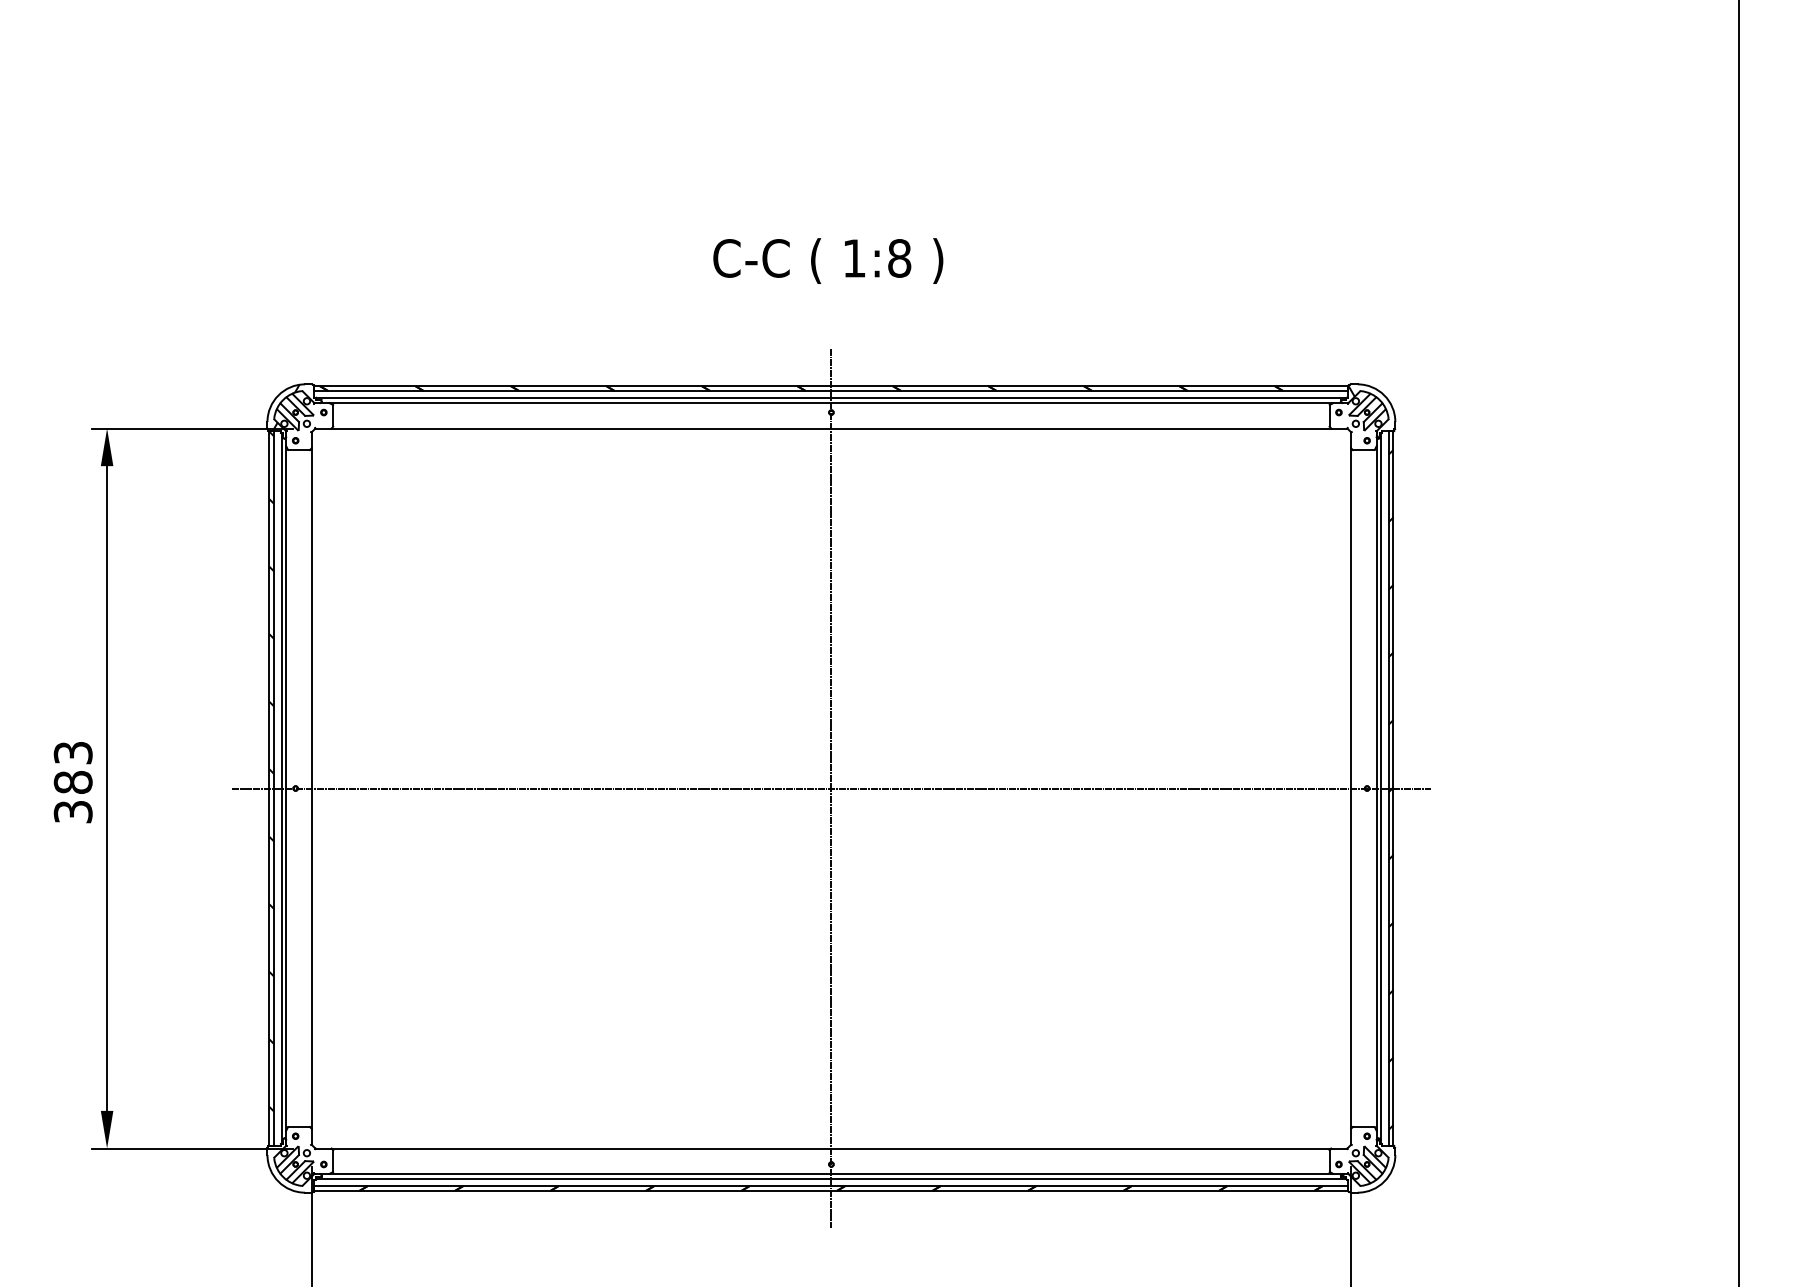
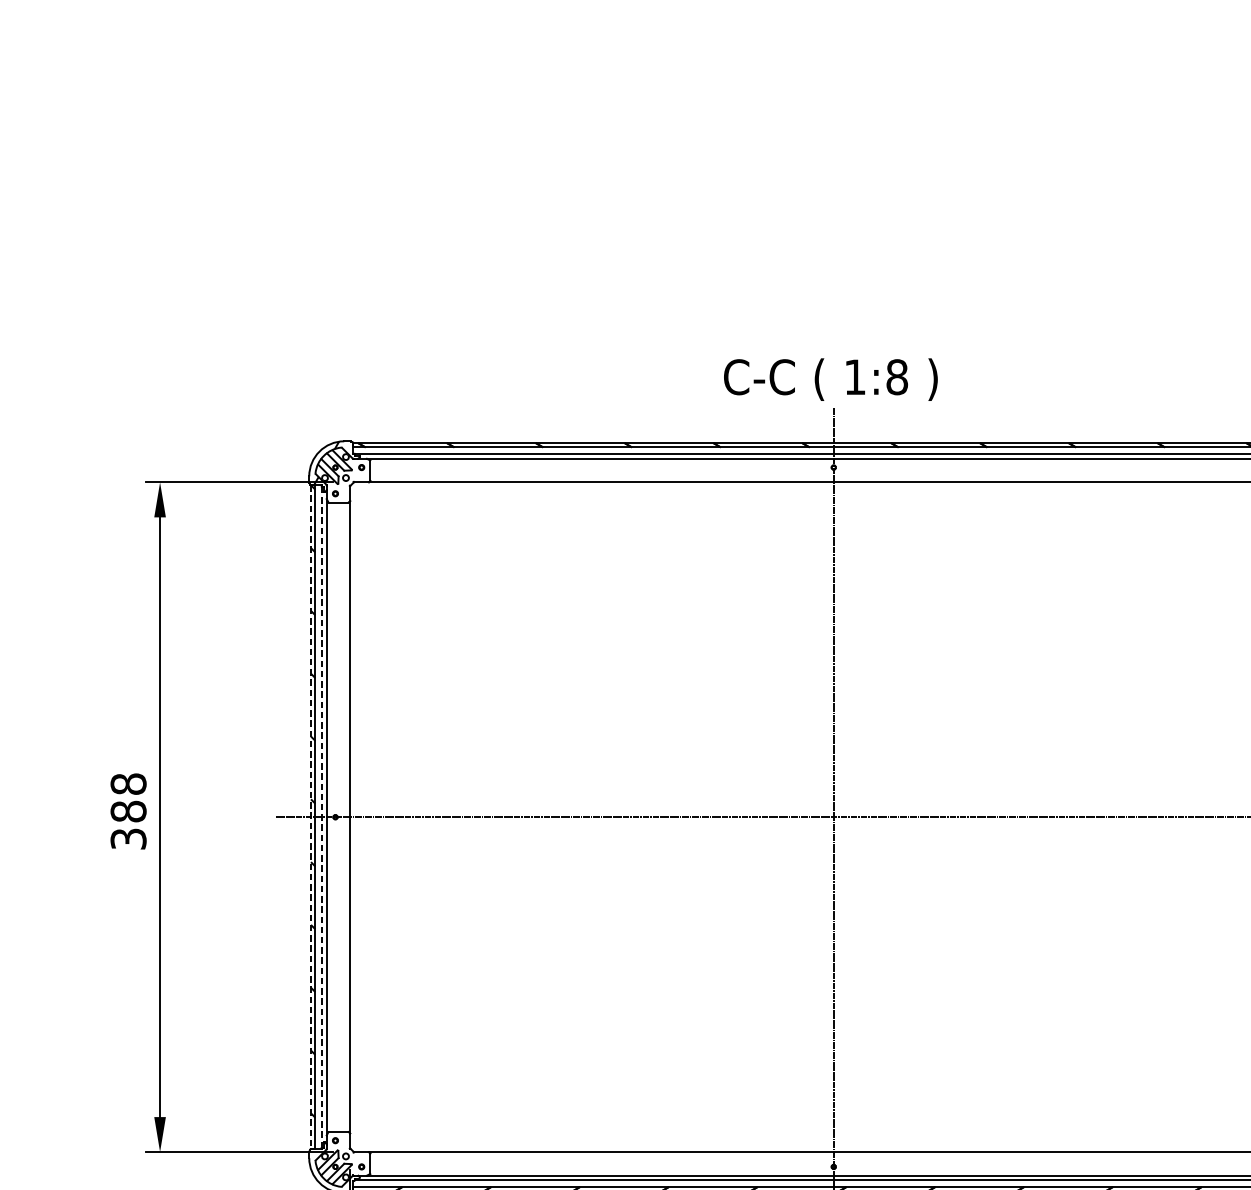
text: (828, 260) -> (831, 379), moved
text: (72, 752) -> (127, 783), 383 -> 388
line: (269, 789) -> (311, 818), solid -> dashed
line: (281, 789) -> (322, 818), solid -> dashed

